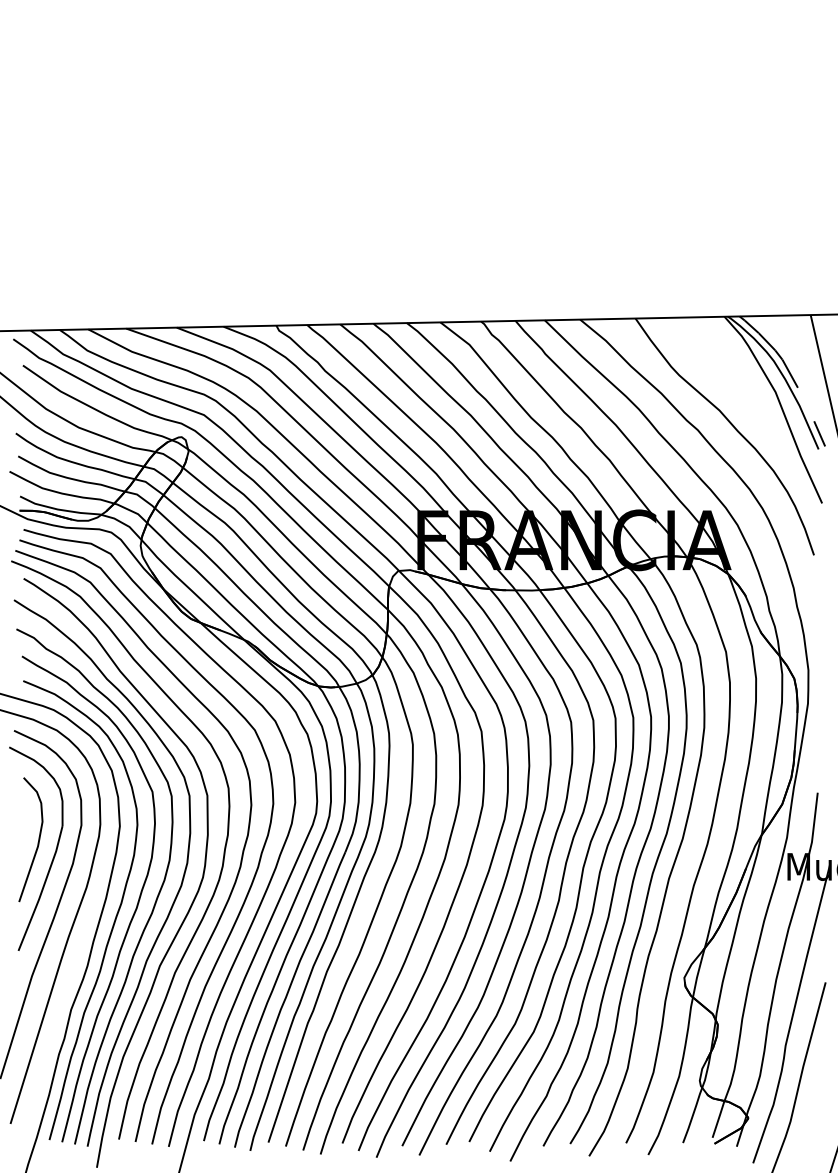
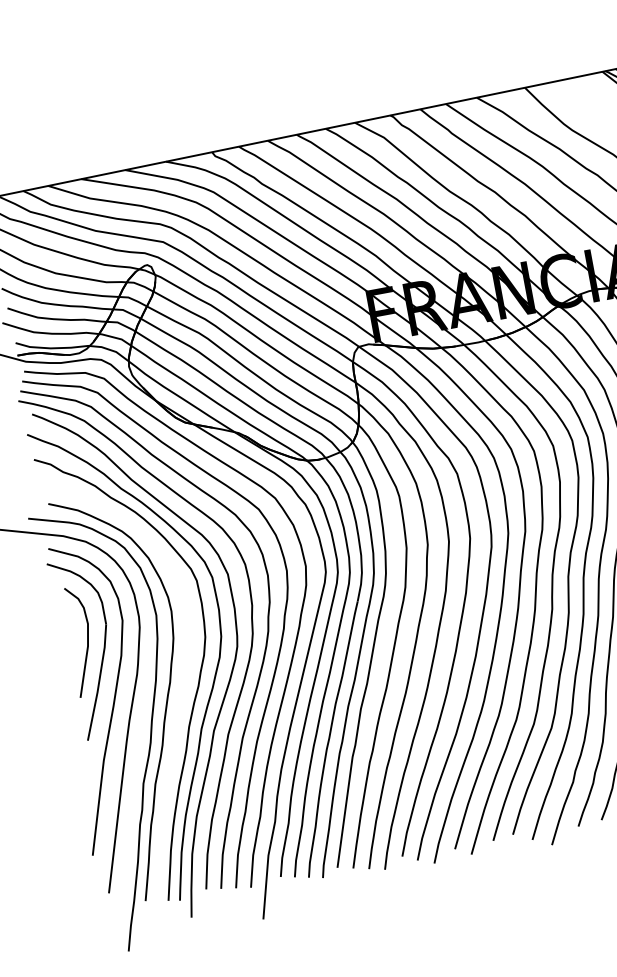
curve: (131, 917) -> (181, 693), removed

